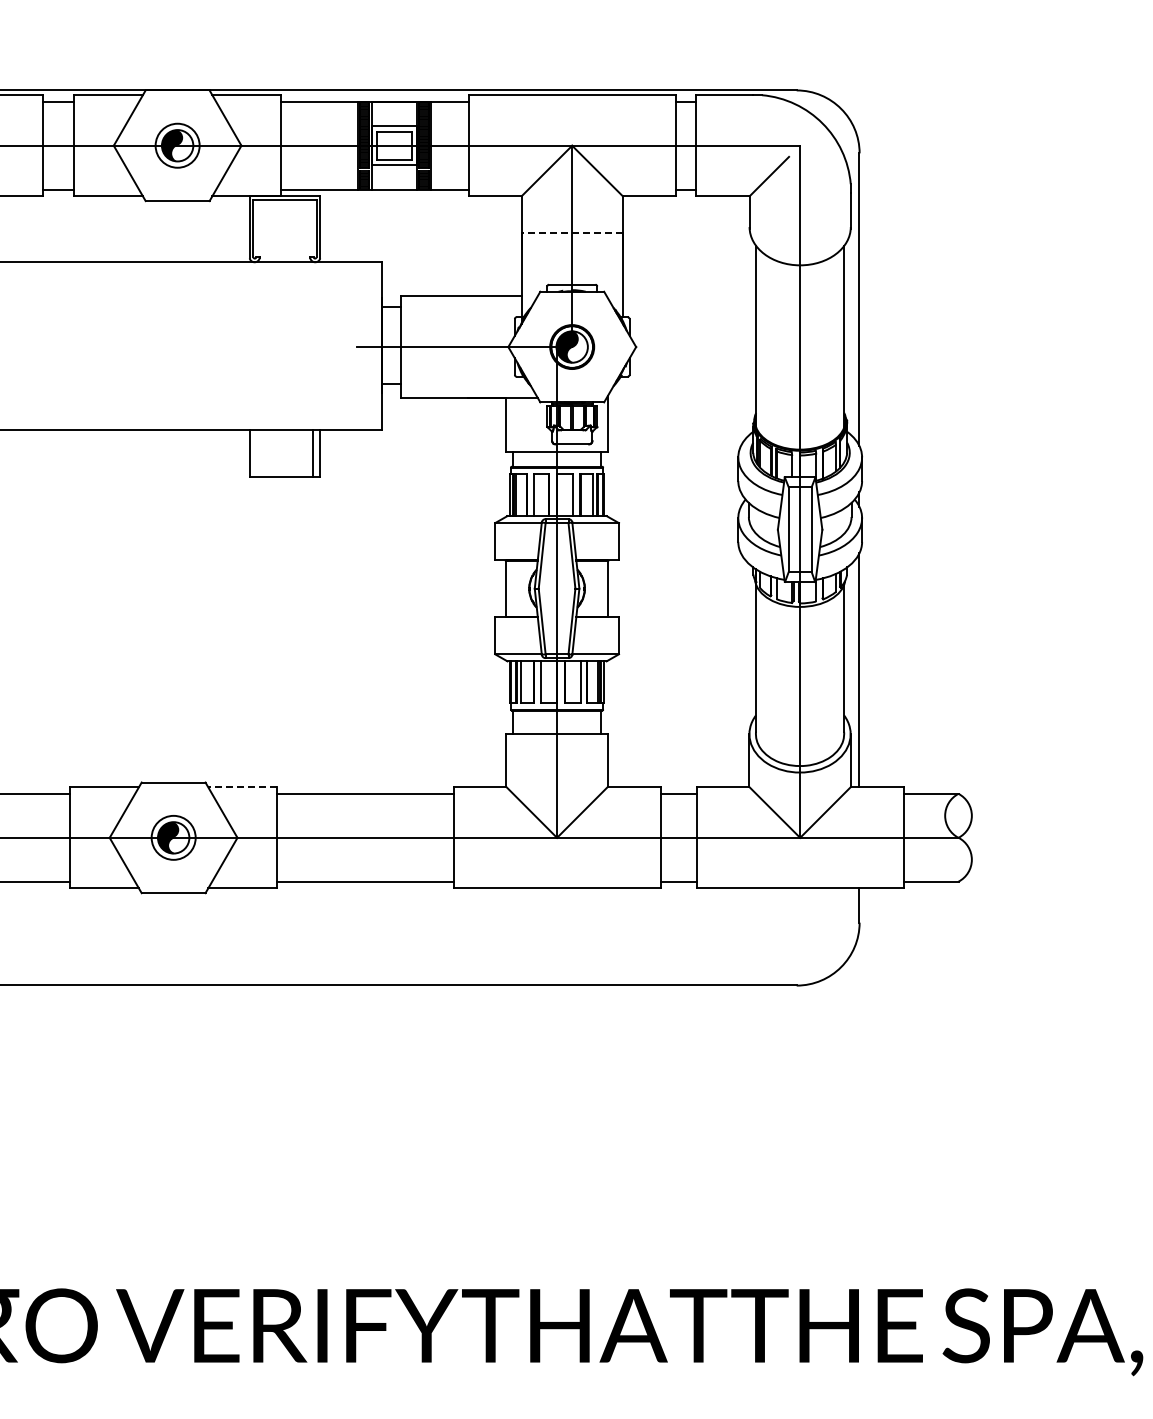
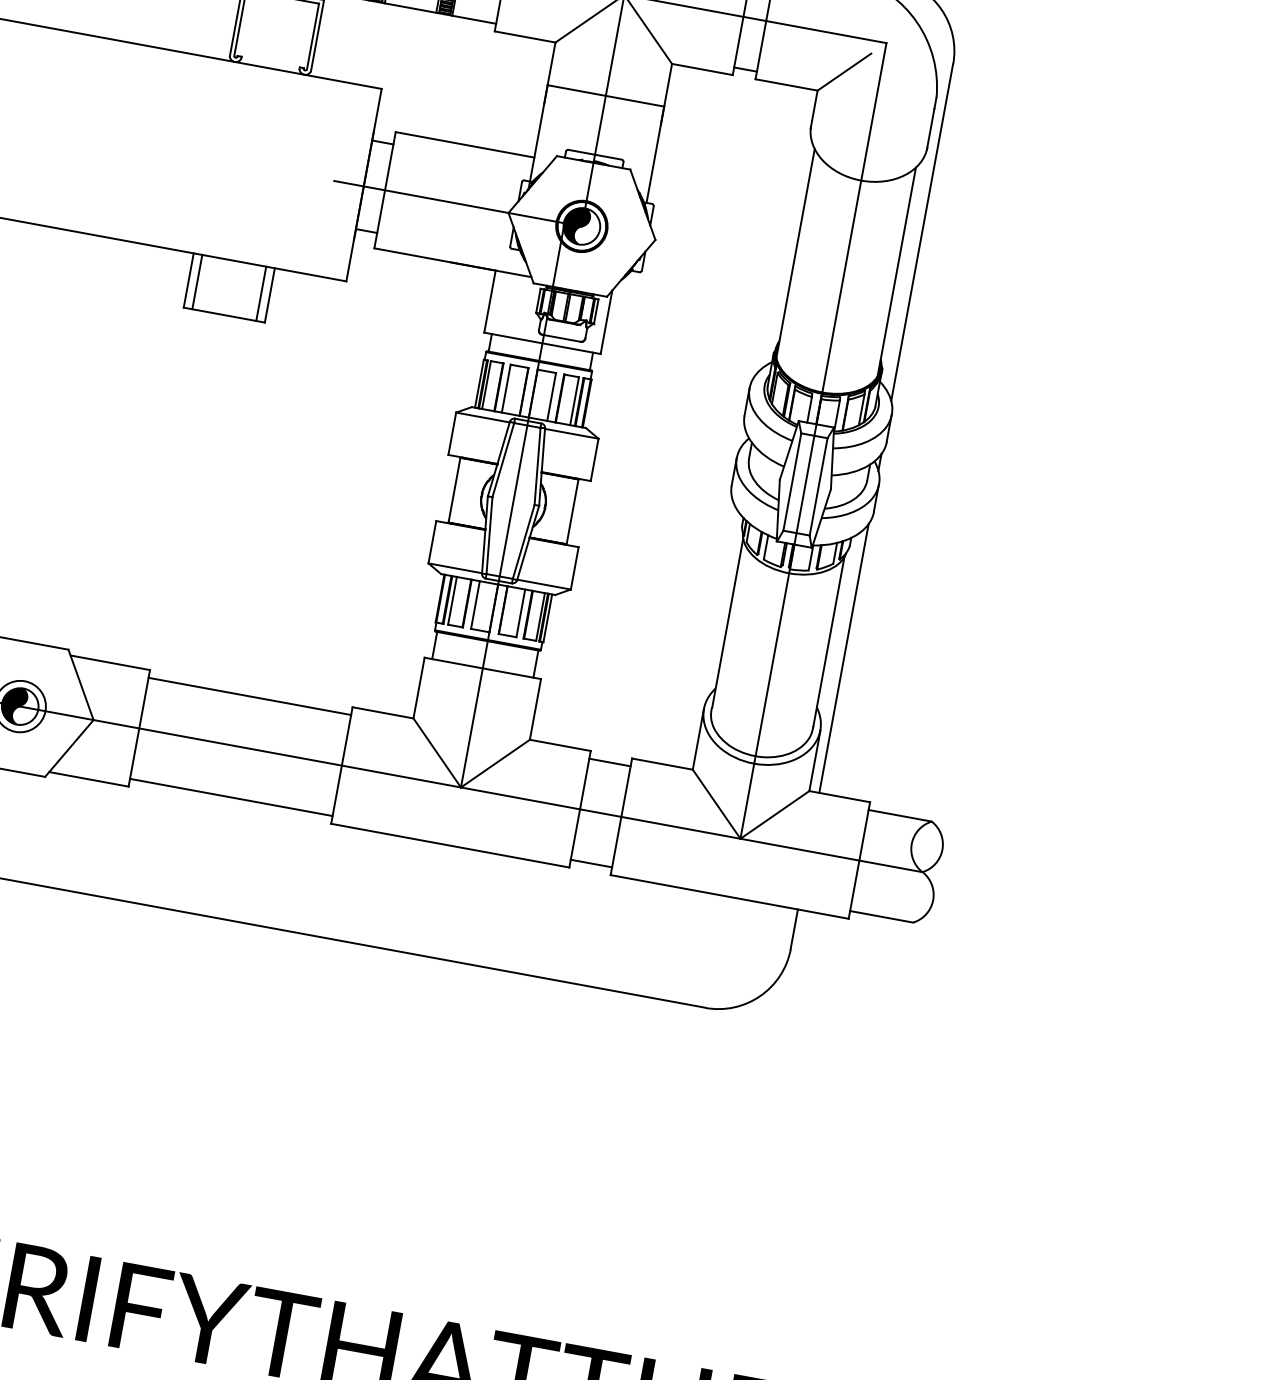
line: (572, 233) -> (606, 95), dashed -> solid
line: (257, 452) -> (197, 281), added
line: (242, 787) -> (109, 663), dashed -> solid

